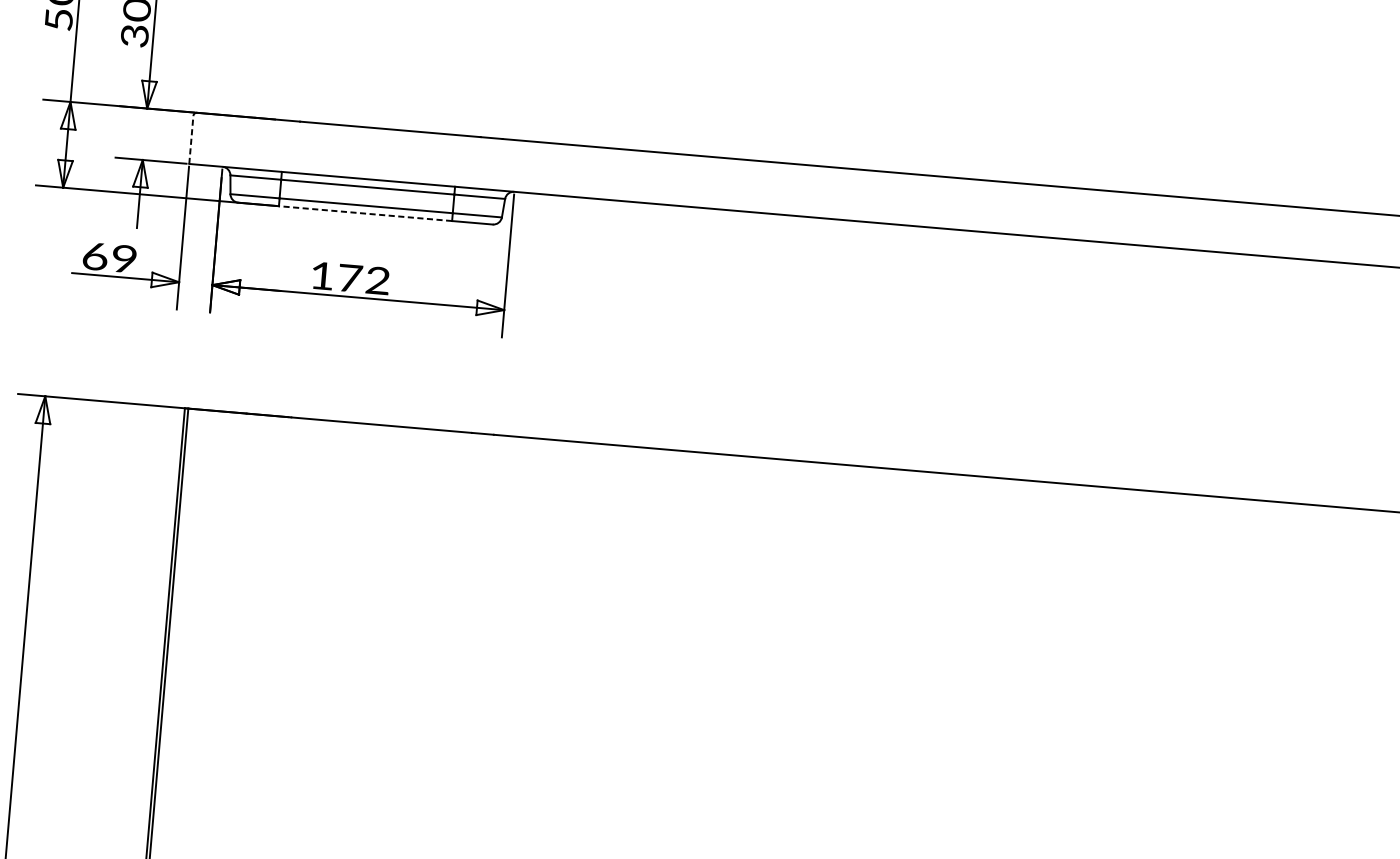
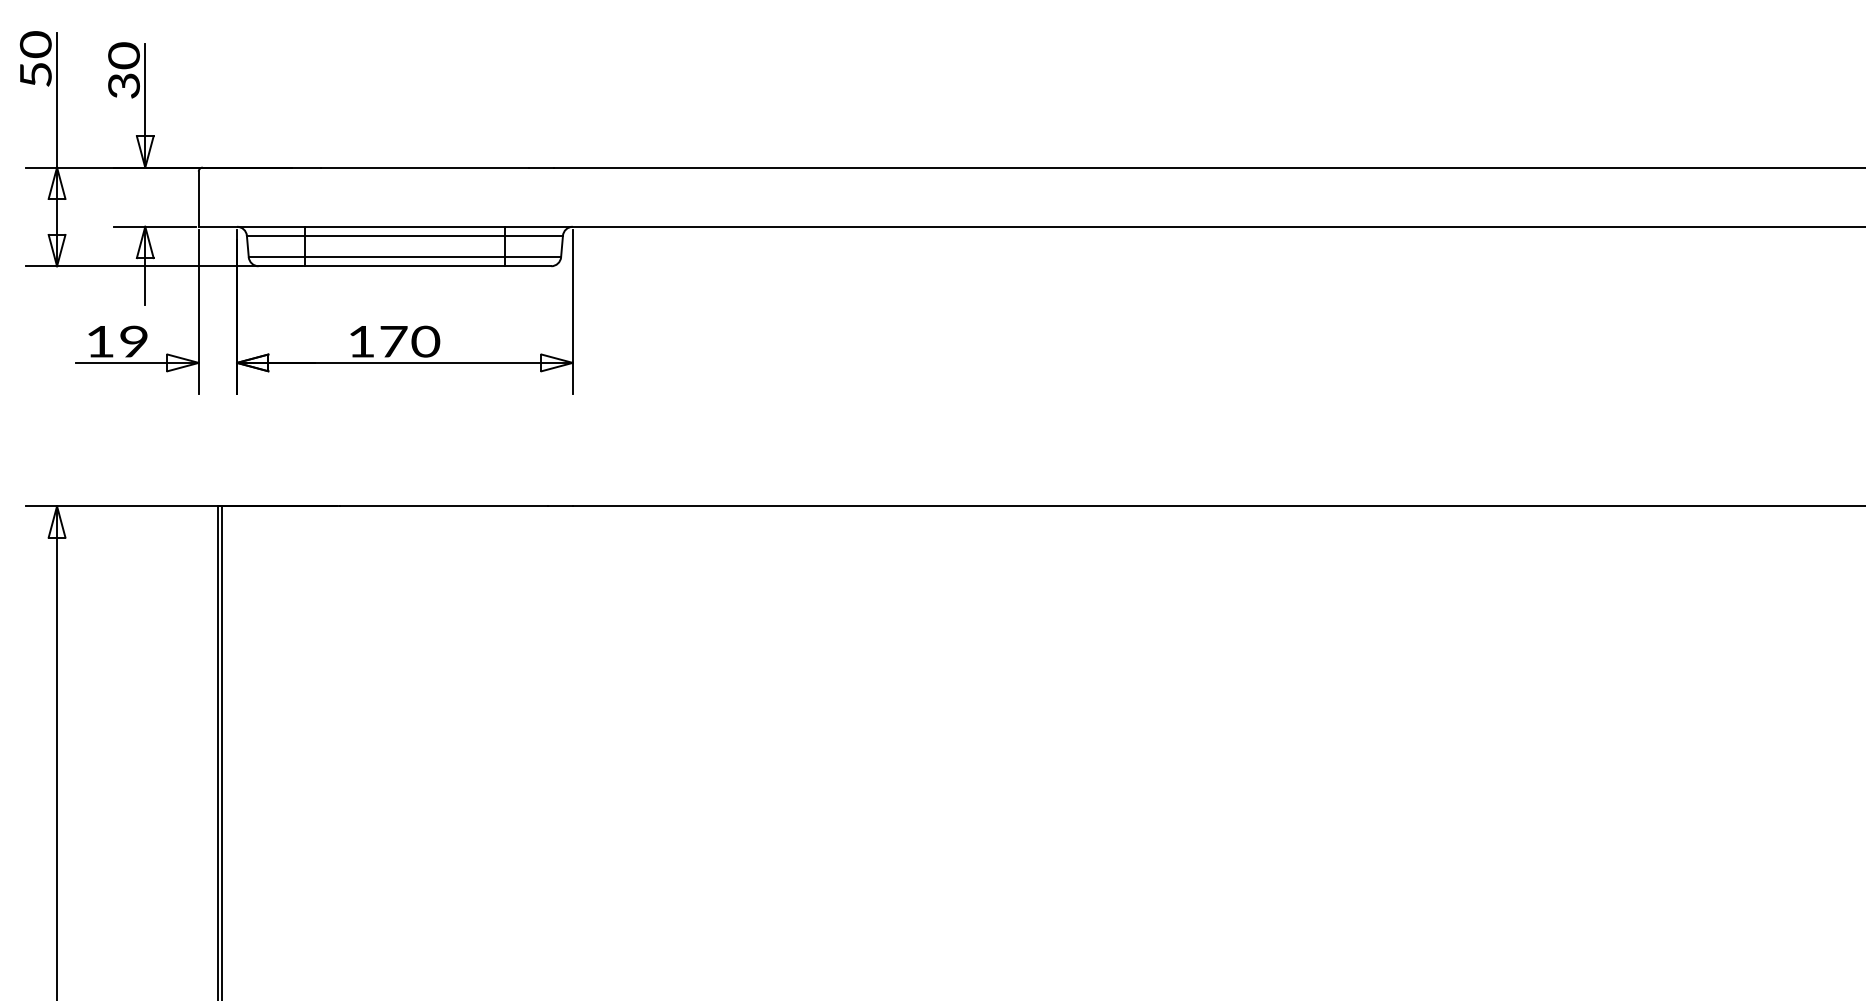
line: (191, 140) -> (198, 199), dashed -> solid
line: (365, 213) -> (404, 266), dashed -> solid
text: (95, 256) -> (100, 341), 69 -> 19
text: (377, 280) -> (425, 341), 172 -> 170

